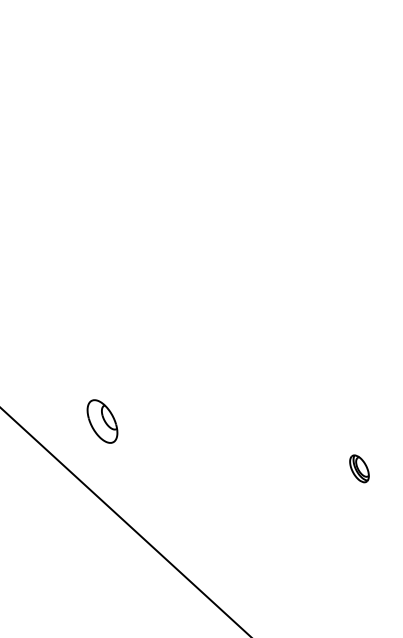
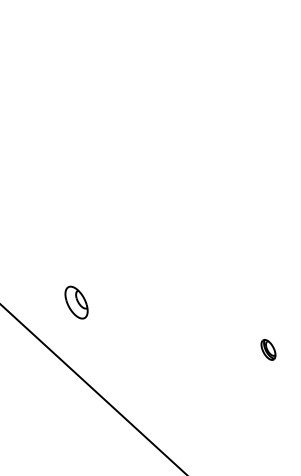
part: (102, 421) -> (76, 302), moved

